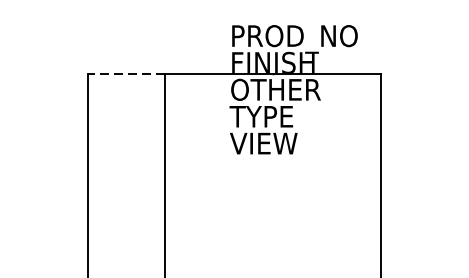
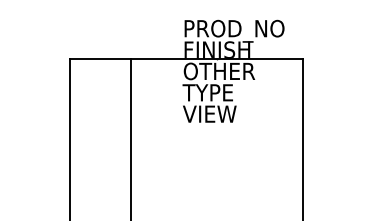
line: (126, 73) -> (100, 58), dashed -> solid

